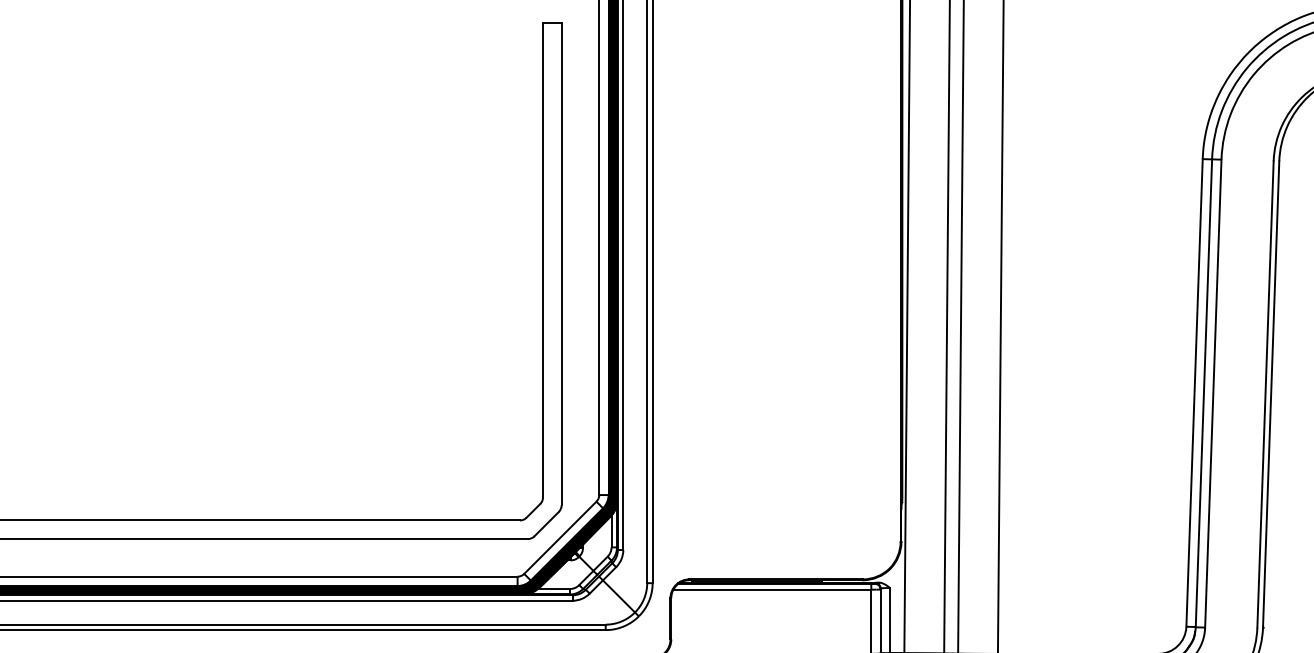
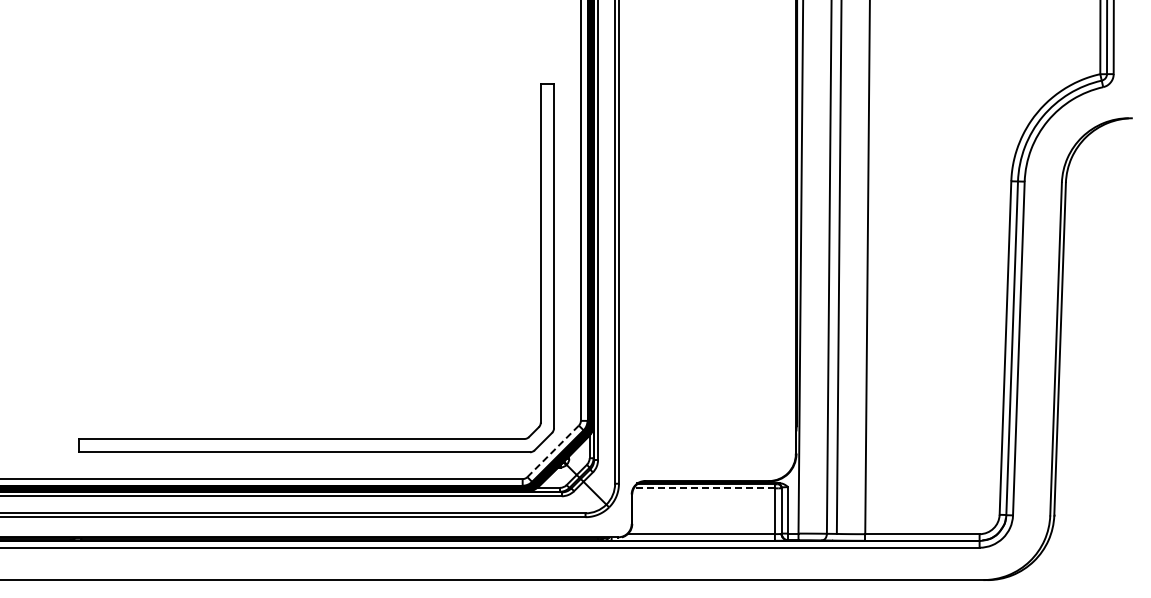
line: (559, 537) -> (552, 451), solid -> dashed
line: (772, 589) -> (704, 488), solid -> dashed

